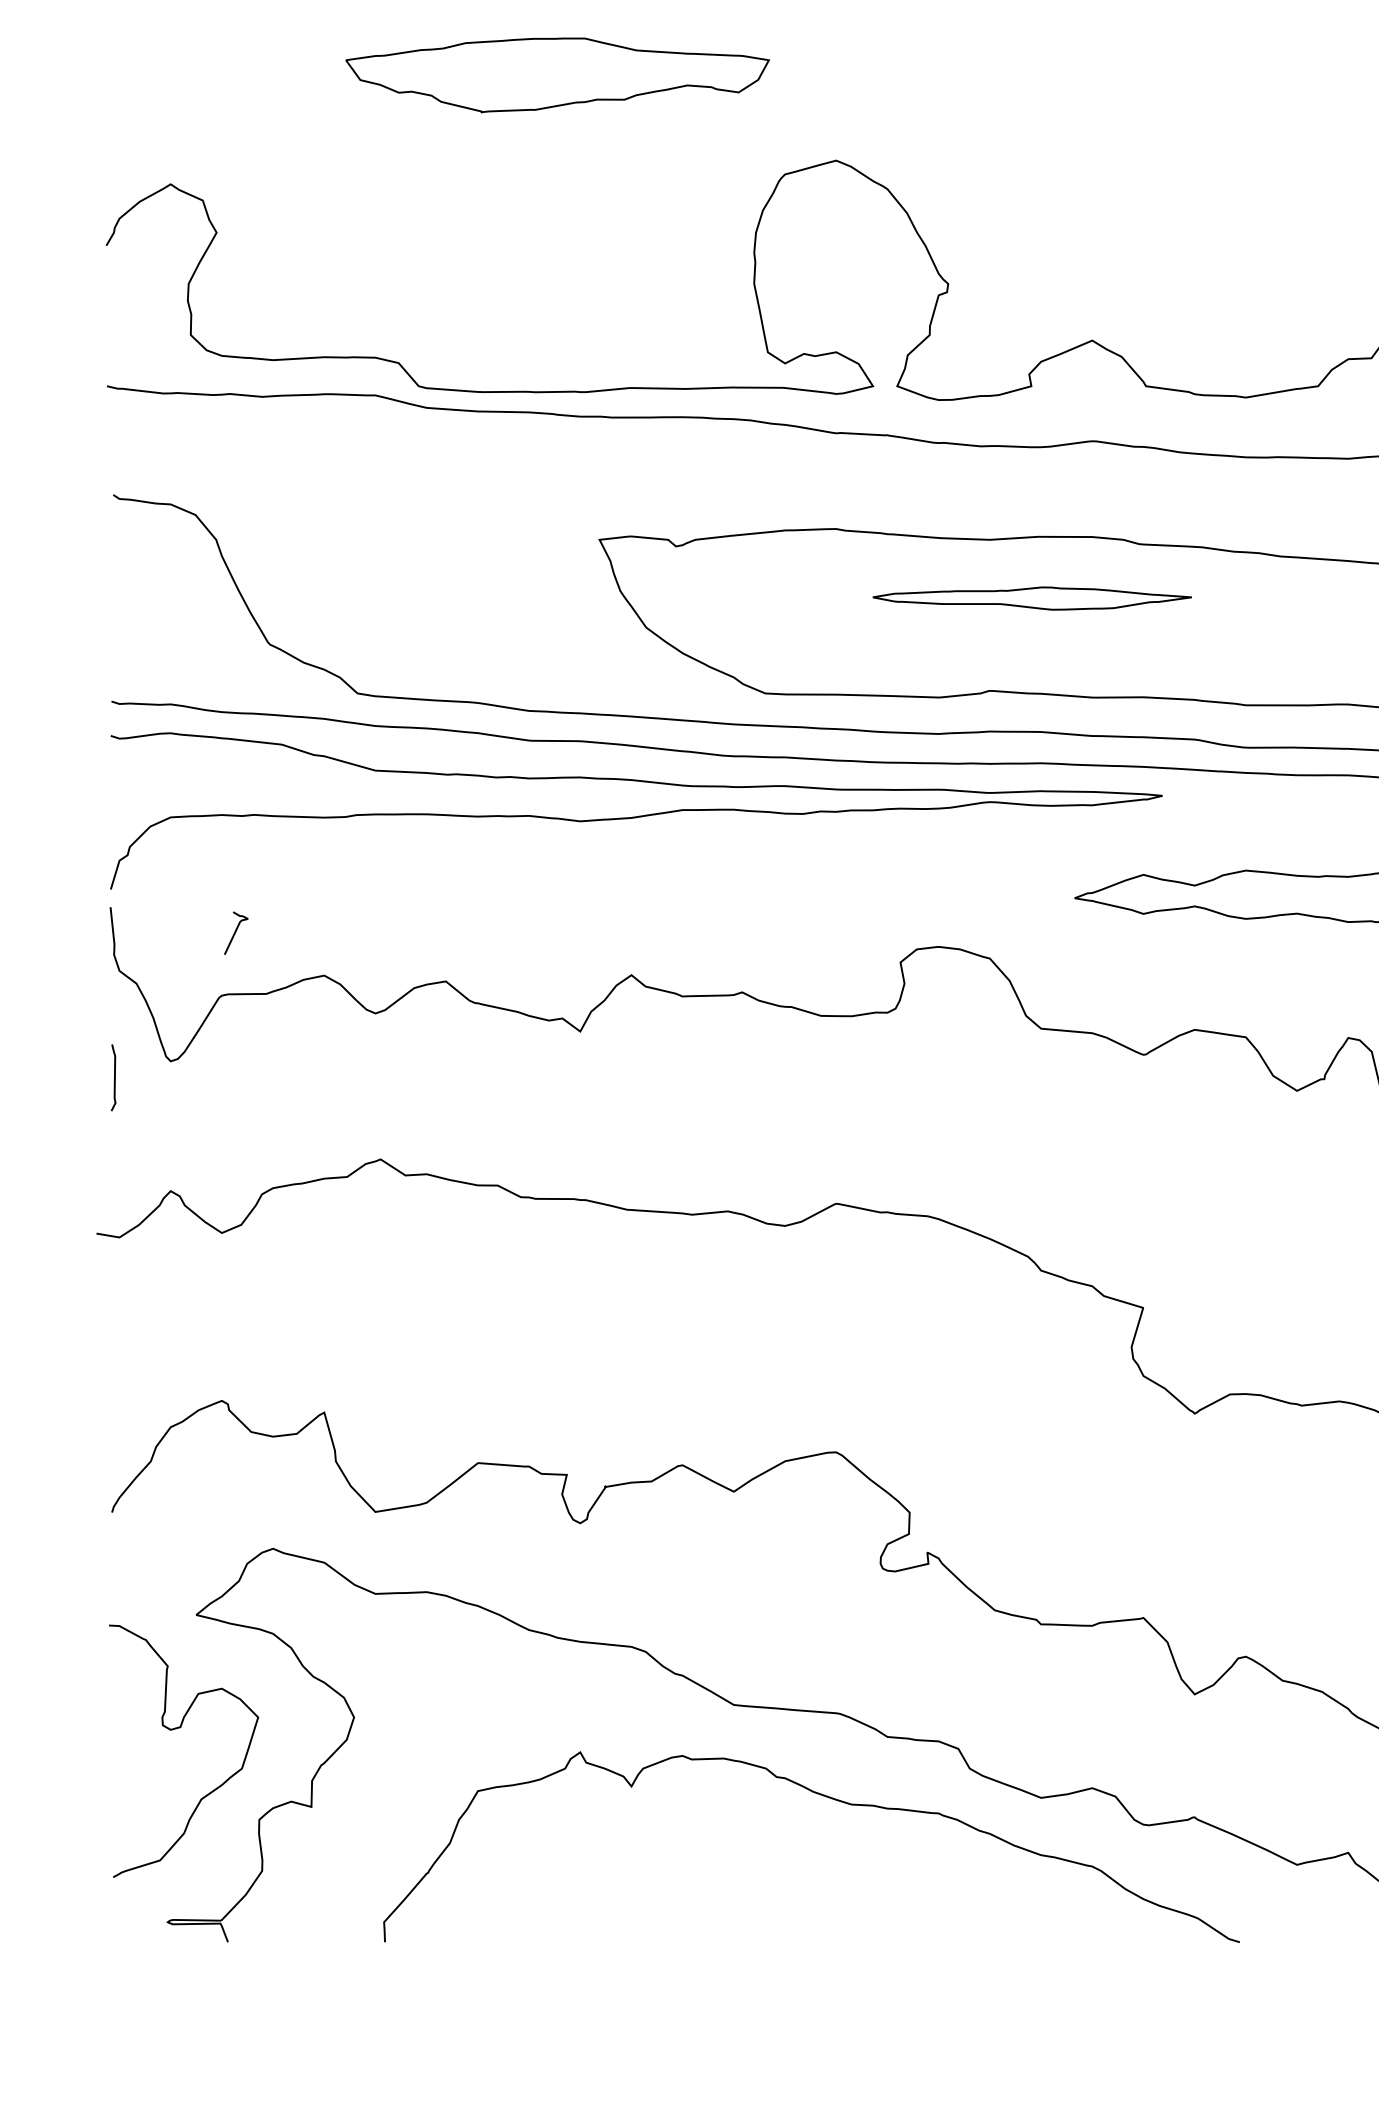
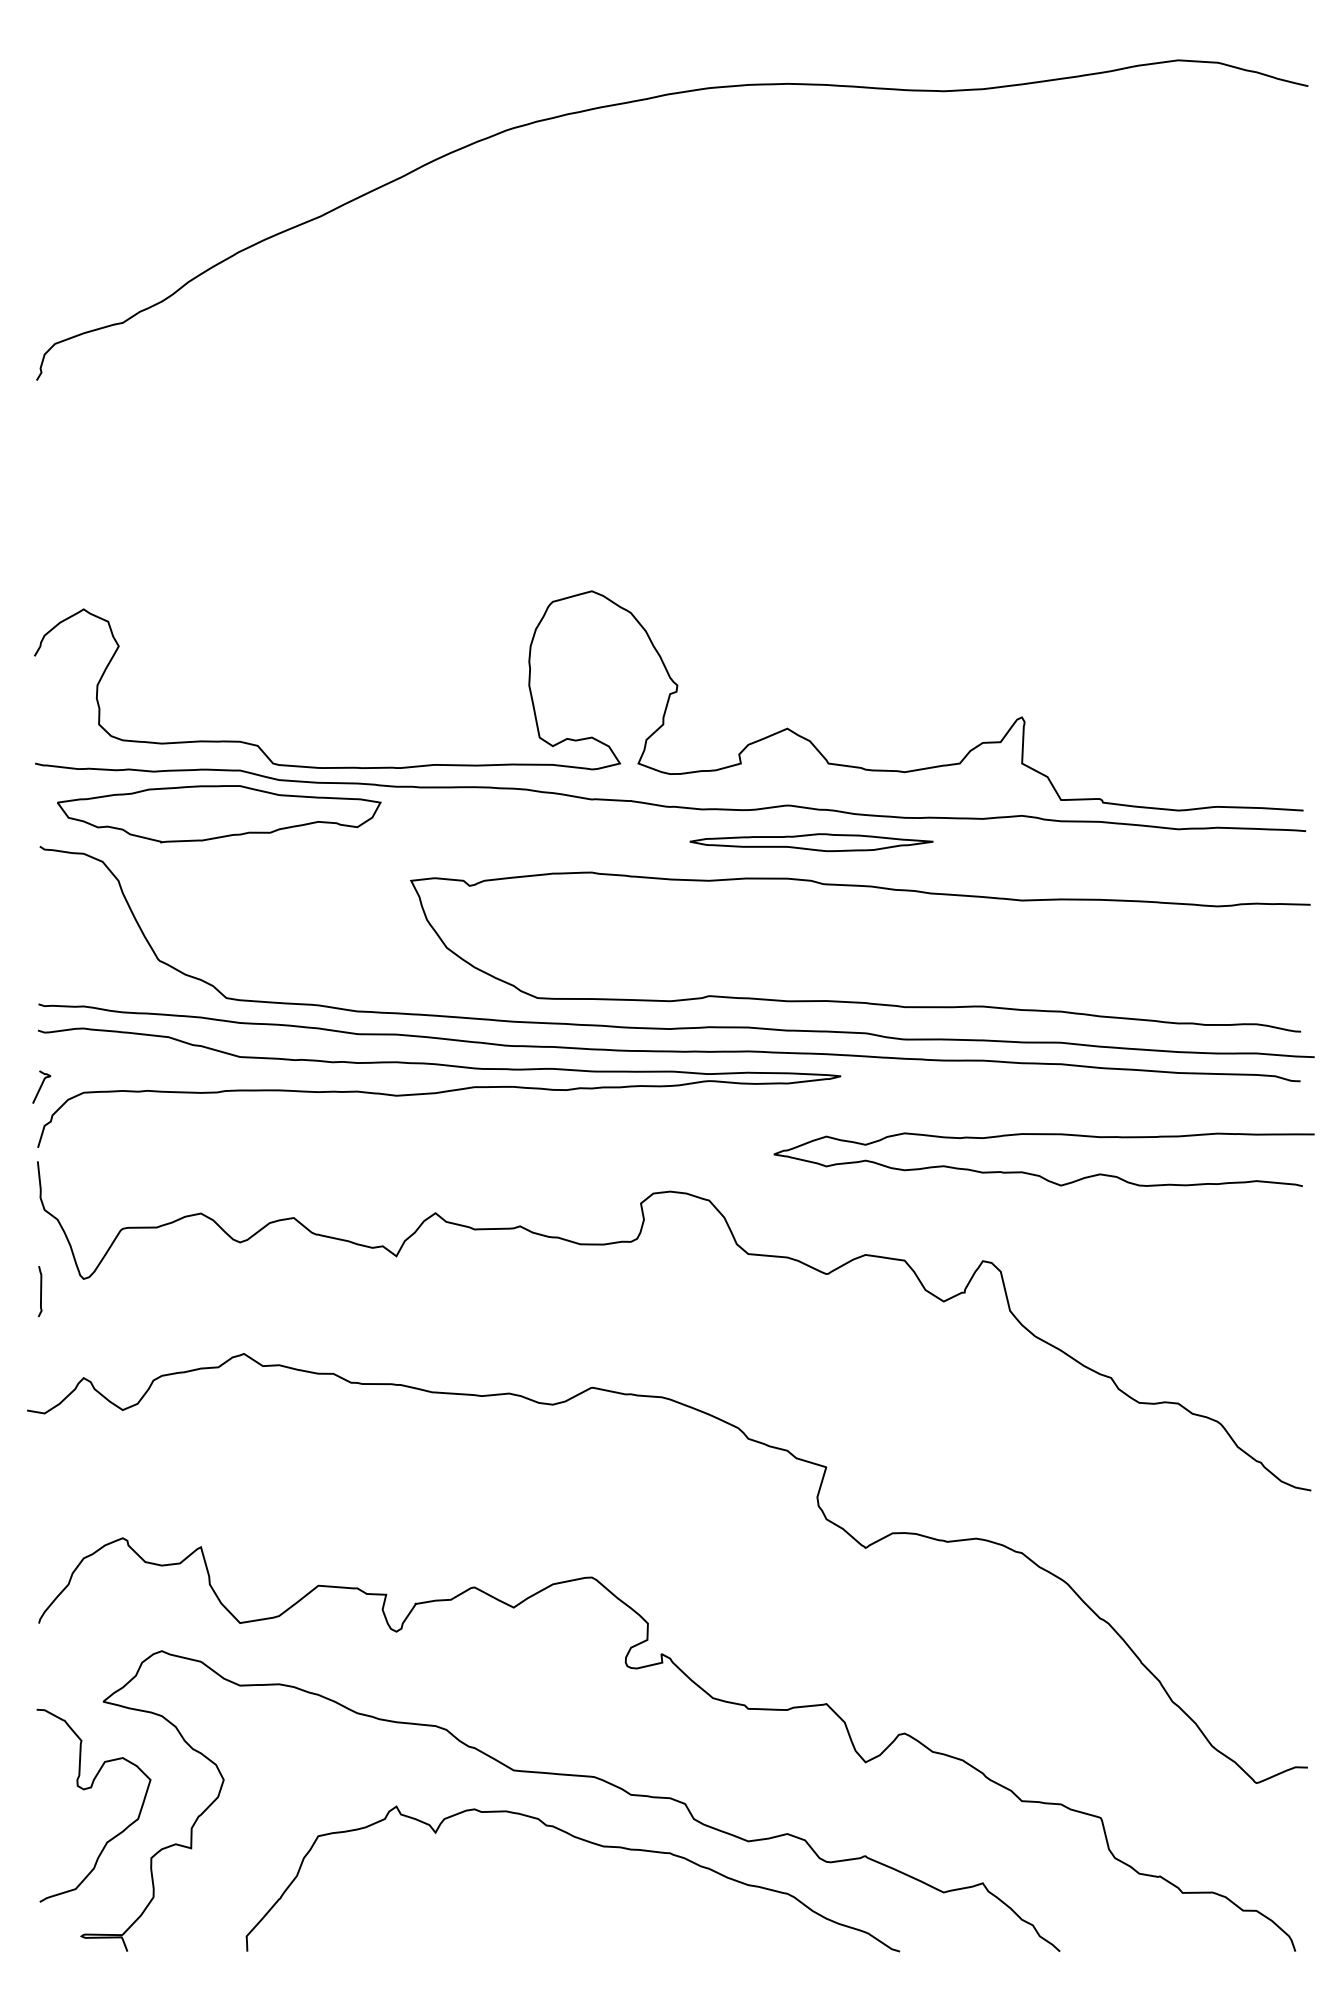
part: (558, 75) -> (219, 814), moved
part: (1032, 598) -> (811, 842), moved
curve: (235, 932) -> (41, 1086), moved

